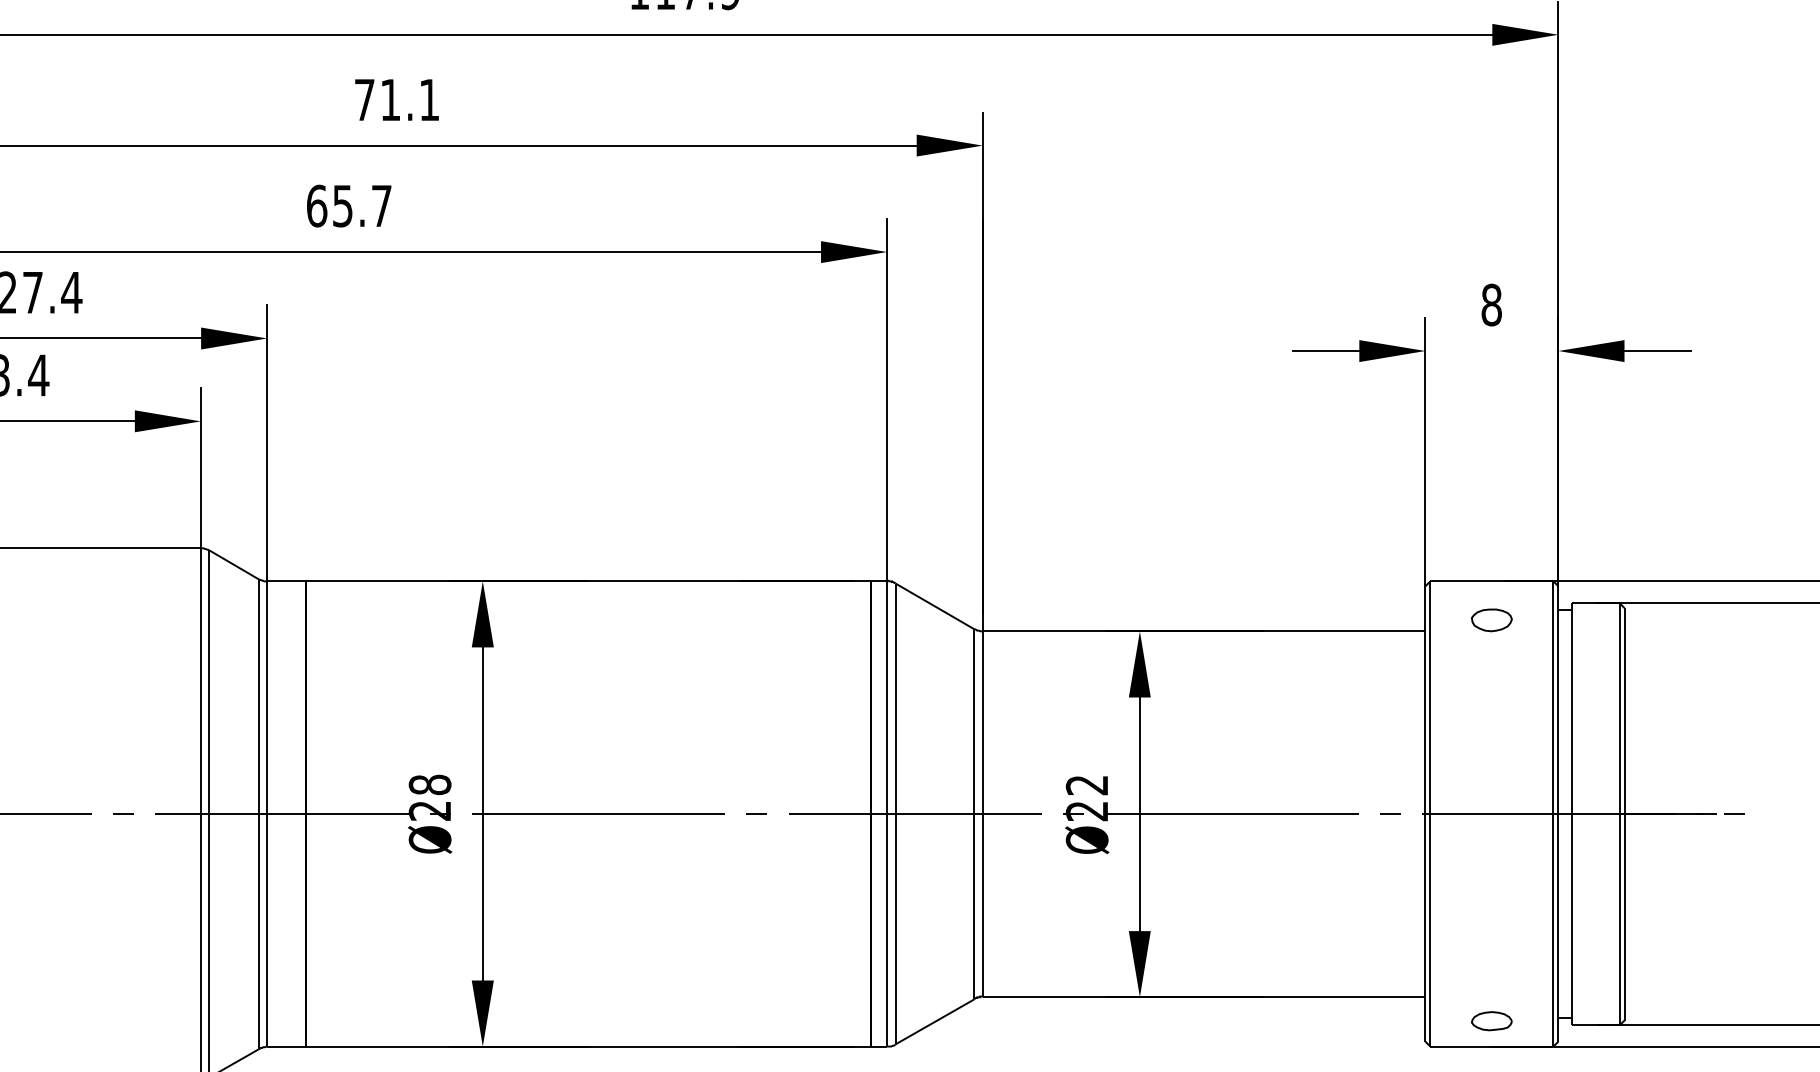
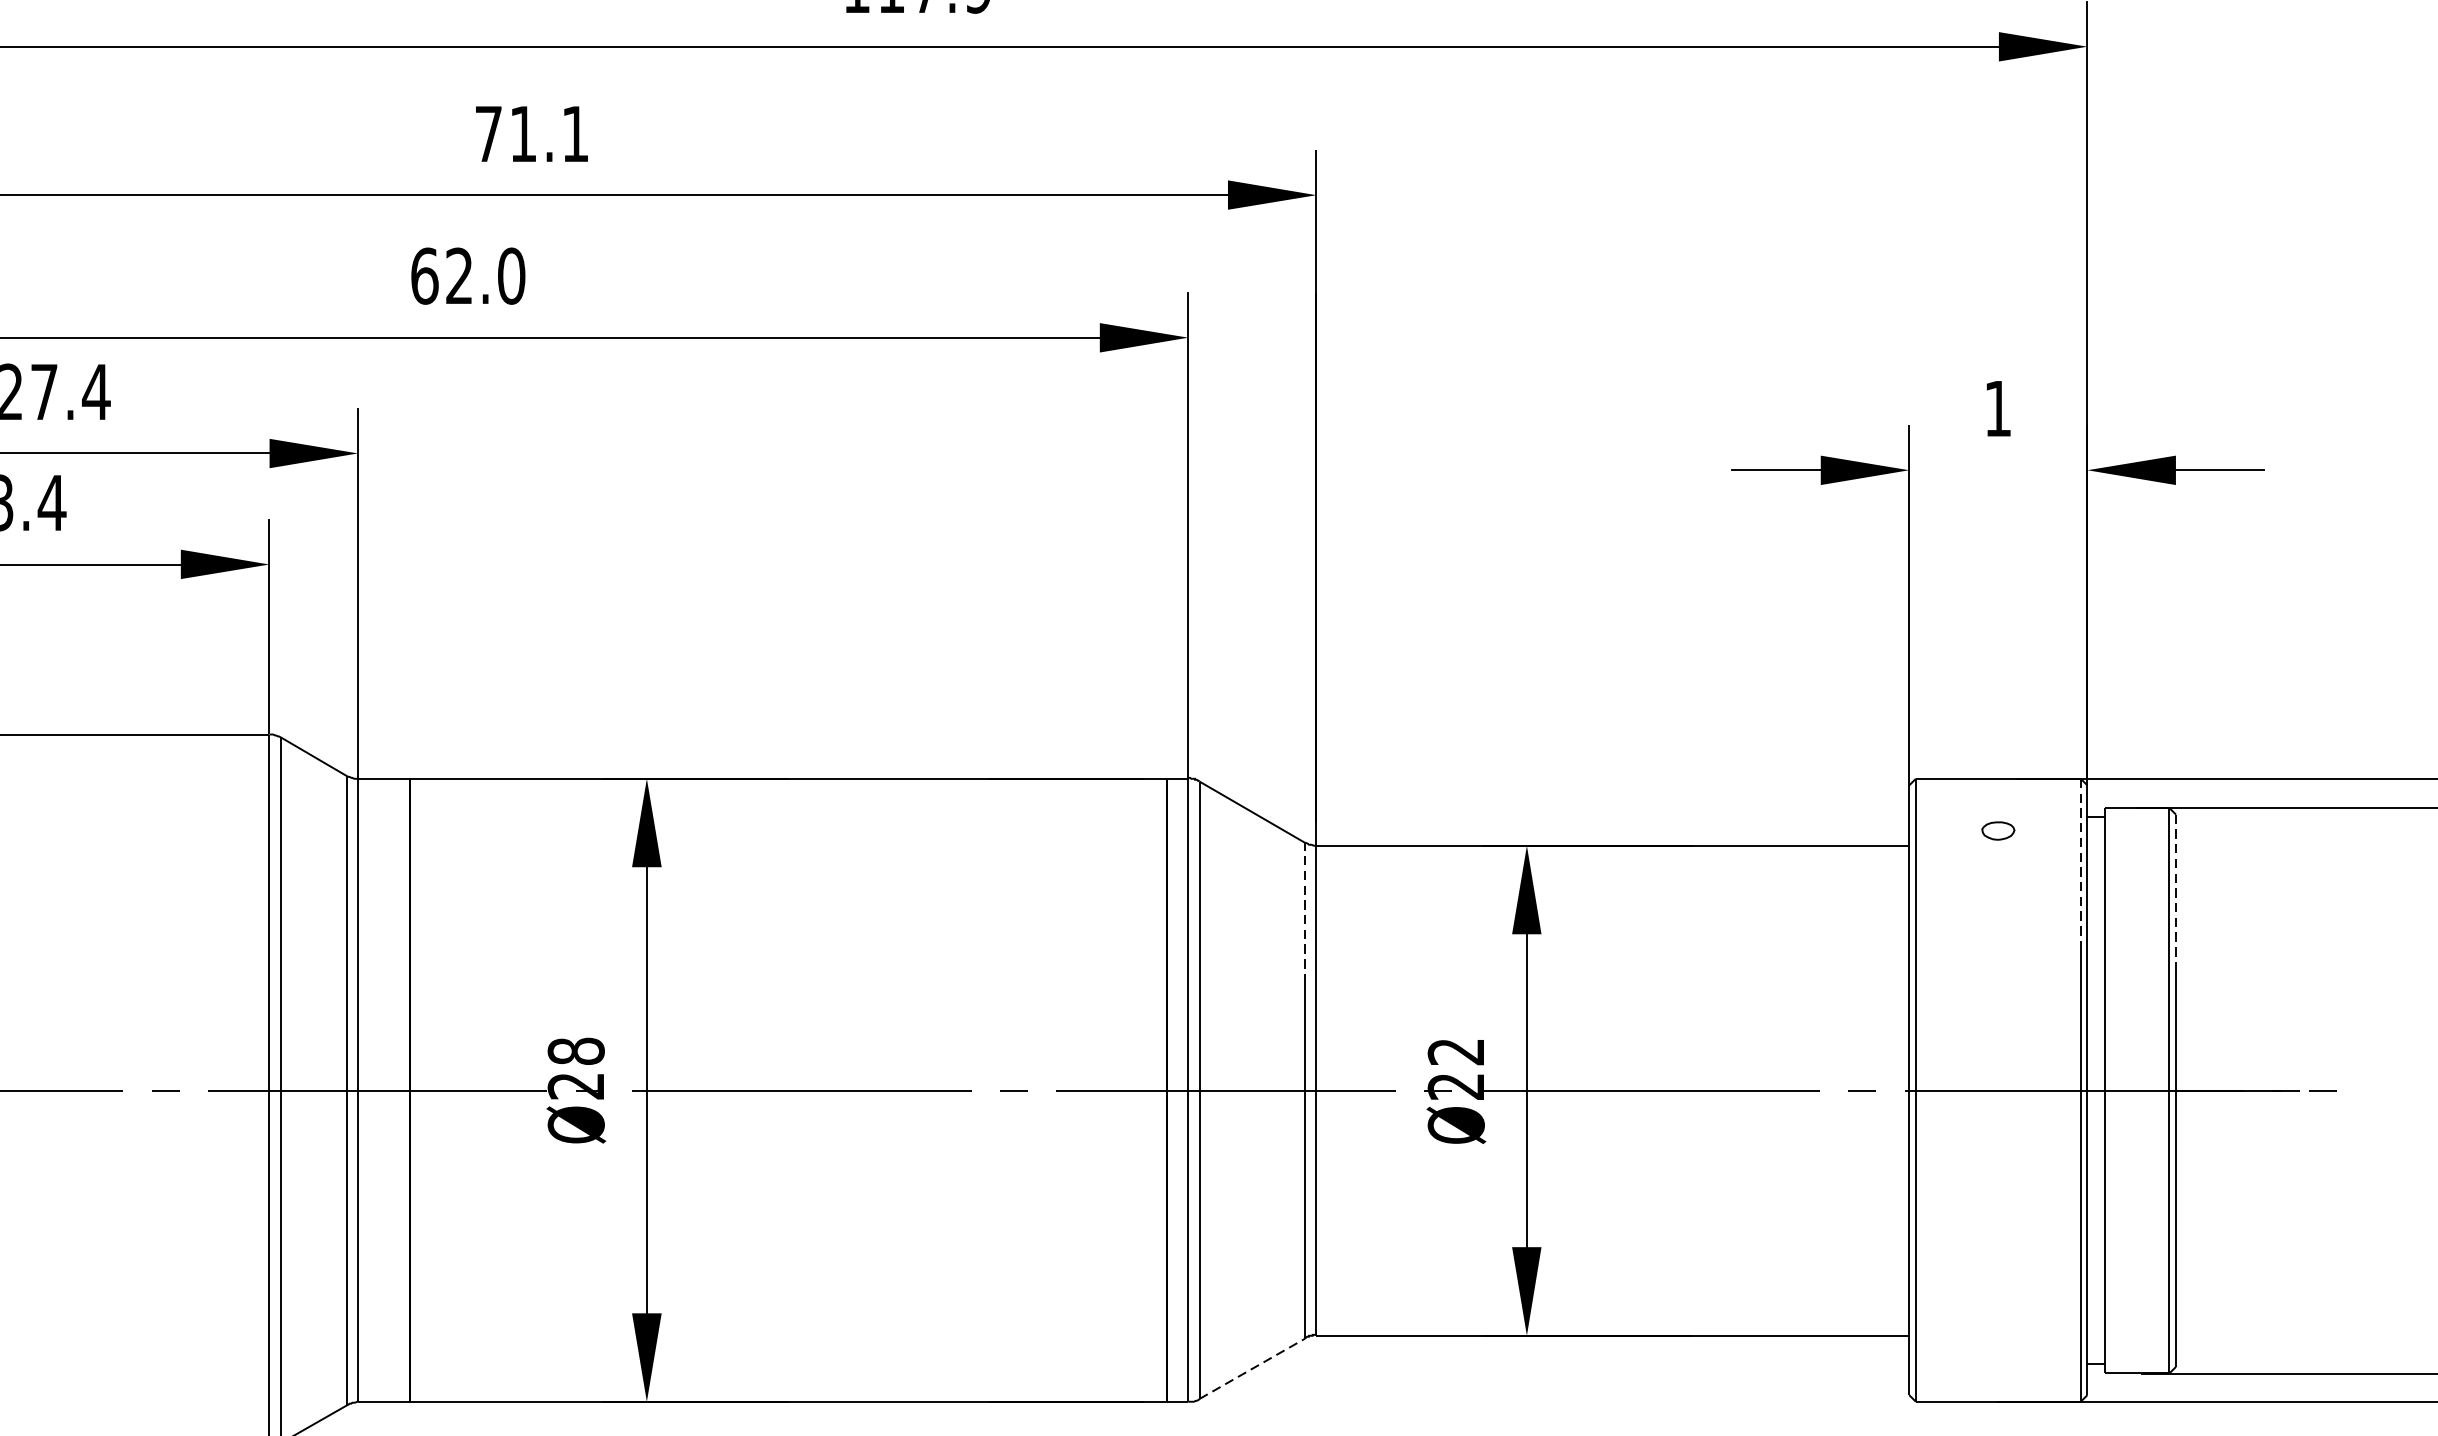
text: (362, 205) -> (485, 275), 65.7 -> 62.0
text: (1491, 304) -> (1997, 407), 8 -> 1
part: (1491, 620) -> (1997, 831), size x0.6
line: (1553, 644) -> (2080, 863), solid -> dashed
line: (1624, 664) -> (2175, 890), solid -> dashed
line: (974, 681) -> (1305, 912), solid -> dashed
line: (935, 1021) -> (1253, 1368), solid -> dashed
part: (1491, 1021) -> (1997, 1368), removed

